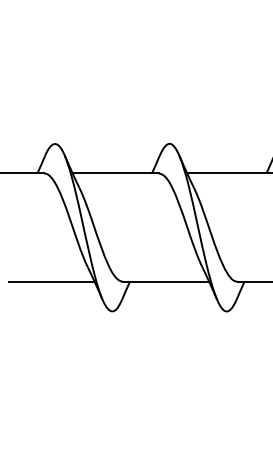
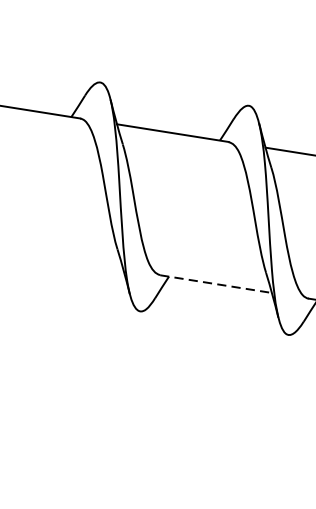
line: (51, 281) -> (67, 260), removed
line: (166, 281) -> (216, 283), solid -> dashed

